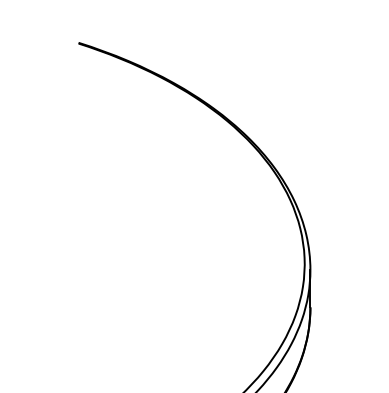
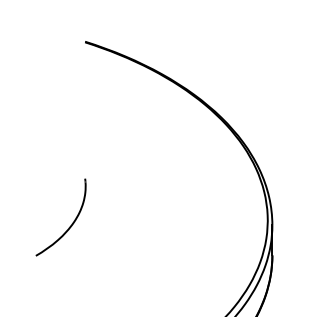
part: (59, 271) -> (69, 226), added

